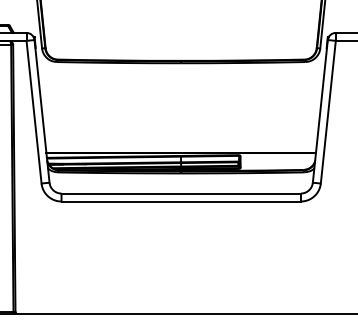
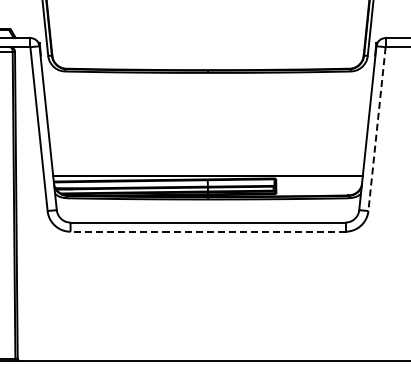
line: (327, 112) -> (376, 129), solid -> dashed
line: (180, 201) -> (207, 231), solid -> dashed

